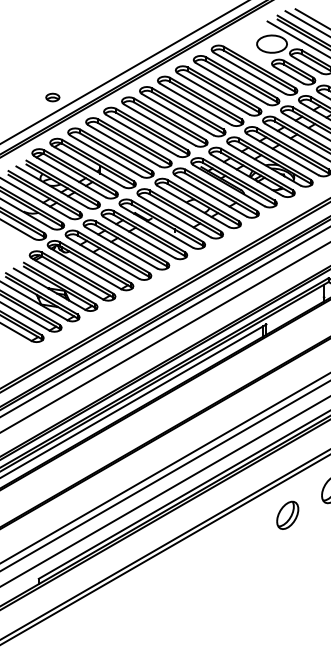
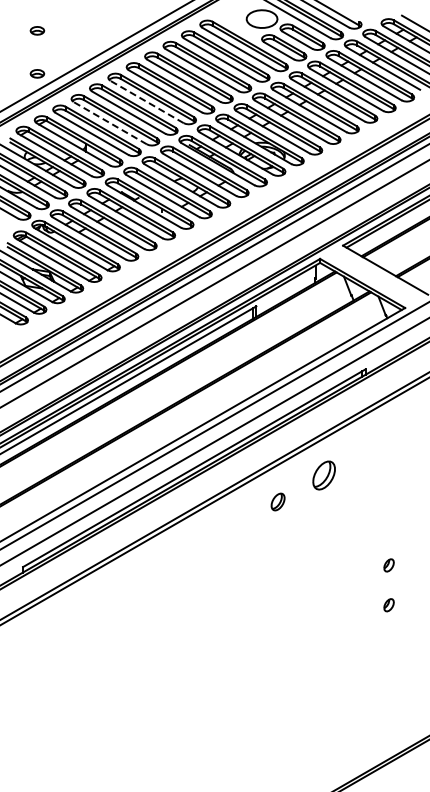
part: (52, 55) -> (37, 30), added
line: (159, 124) -> (146, 101), solid -> dashed
line: (123, 145) -> (109, 122), solid -> dashed
part: (287, 514) -> (277, 501), size x0.6

